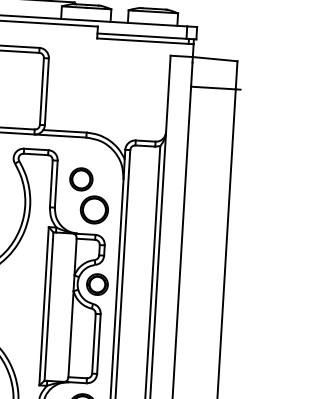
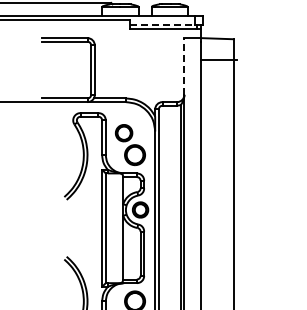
line: (142, 35) -> (162, 24), solid -> dashed
line: (168, 92) -> (184, 65), solid -> dashed

